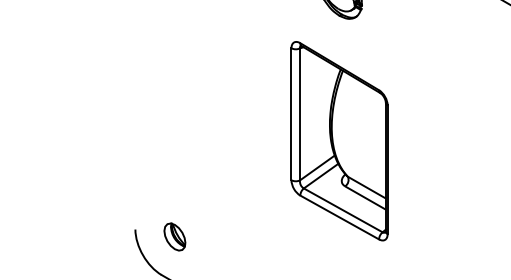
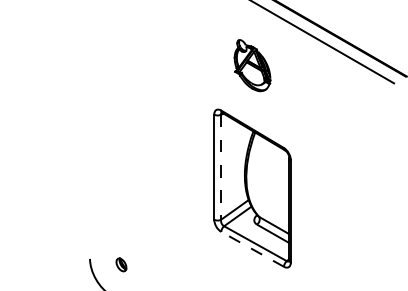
line: (300, 114) -> (221, 167), solid -> dashed
line: (339, 217) -> (252, 249), solid -> dashed
part: (174, 236) -> (121, 264), size x0.6

